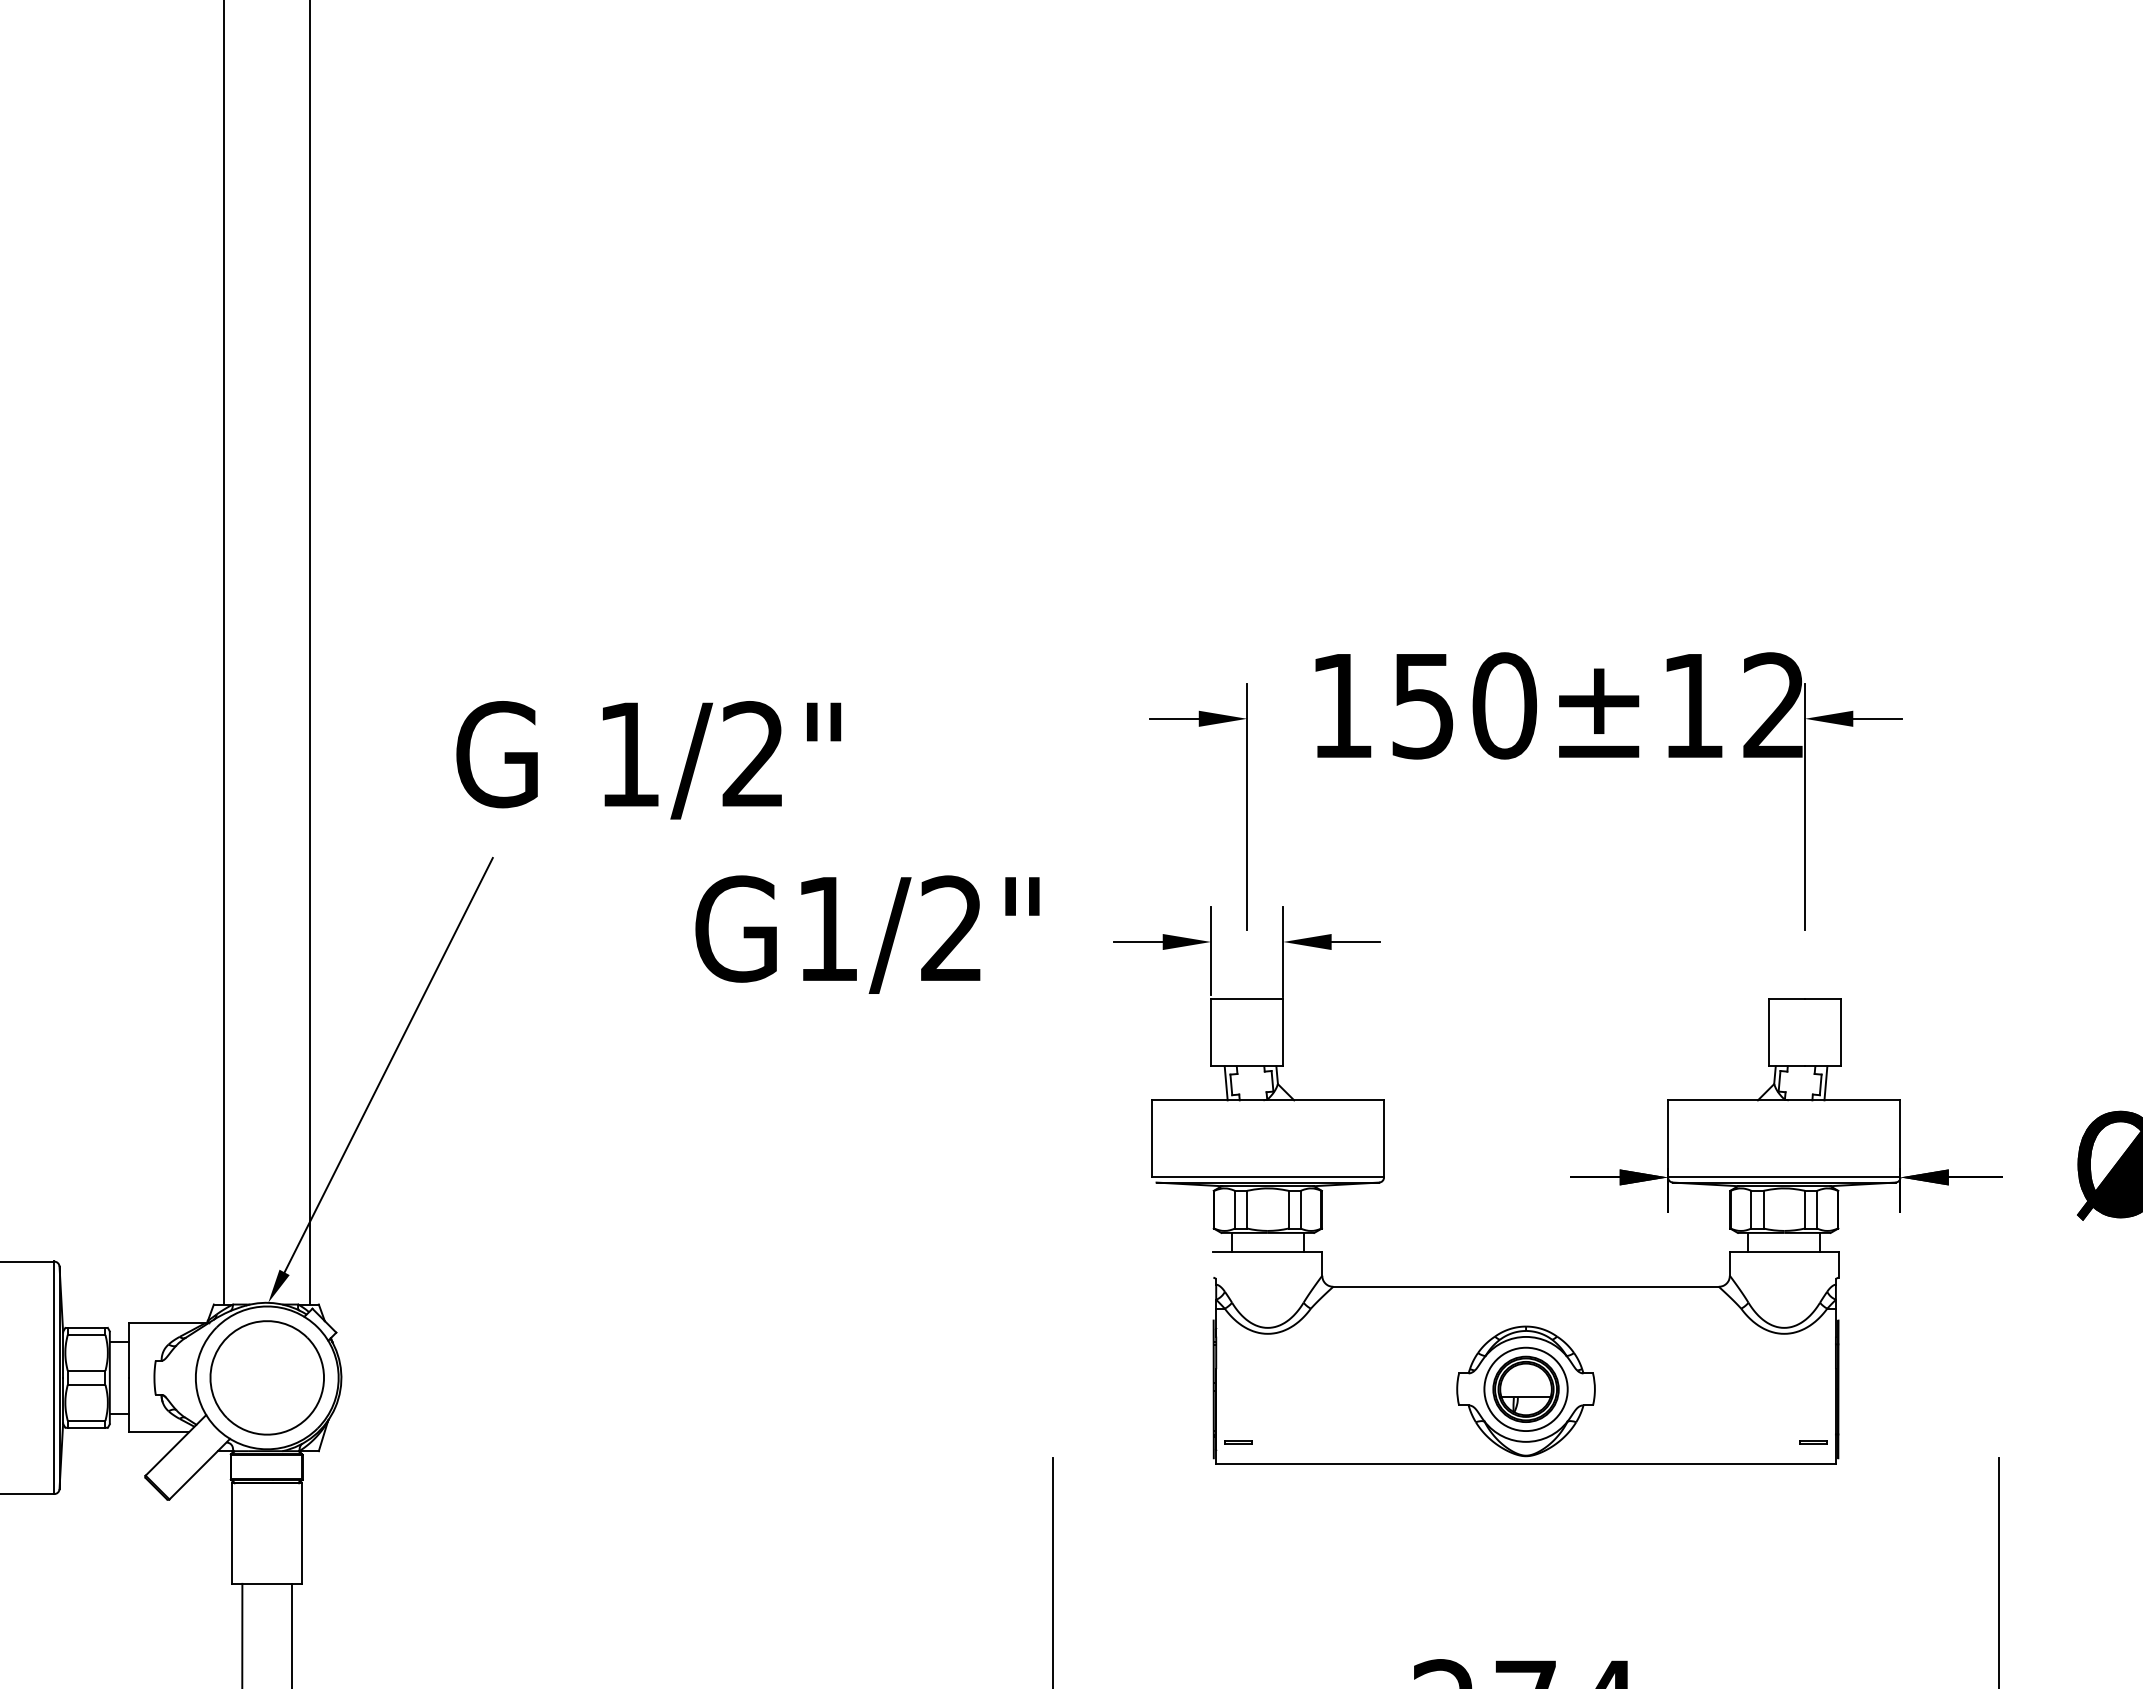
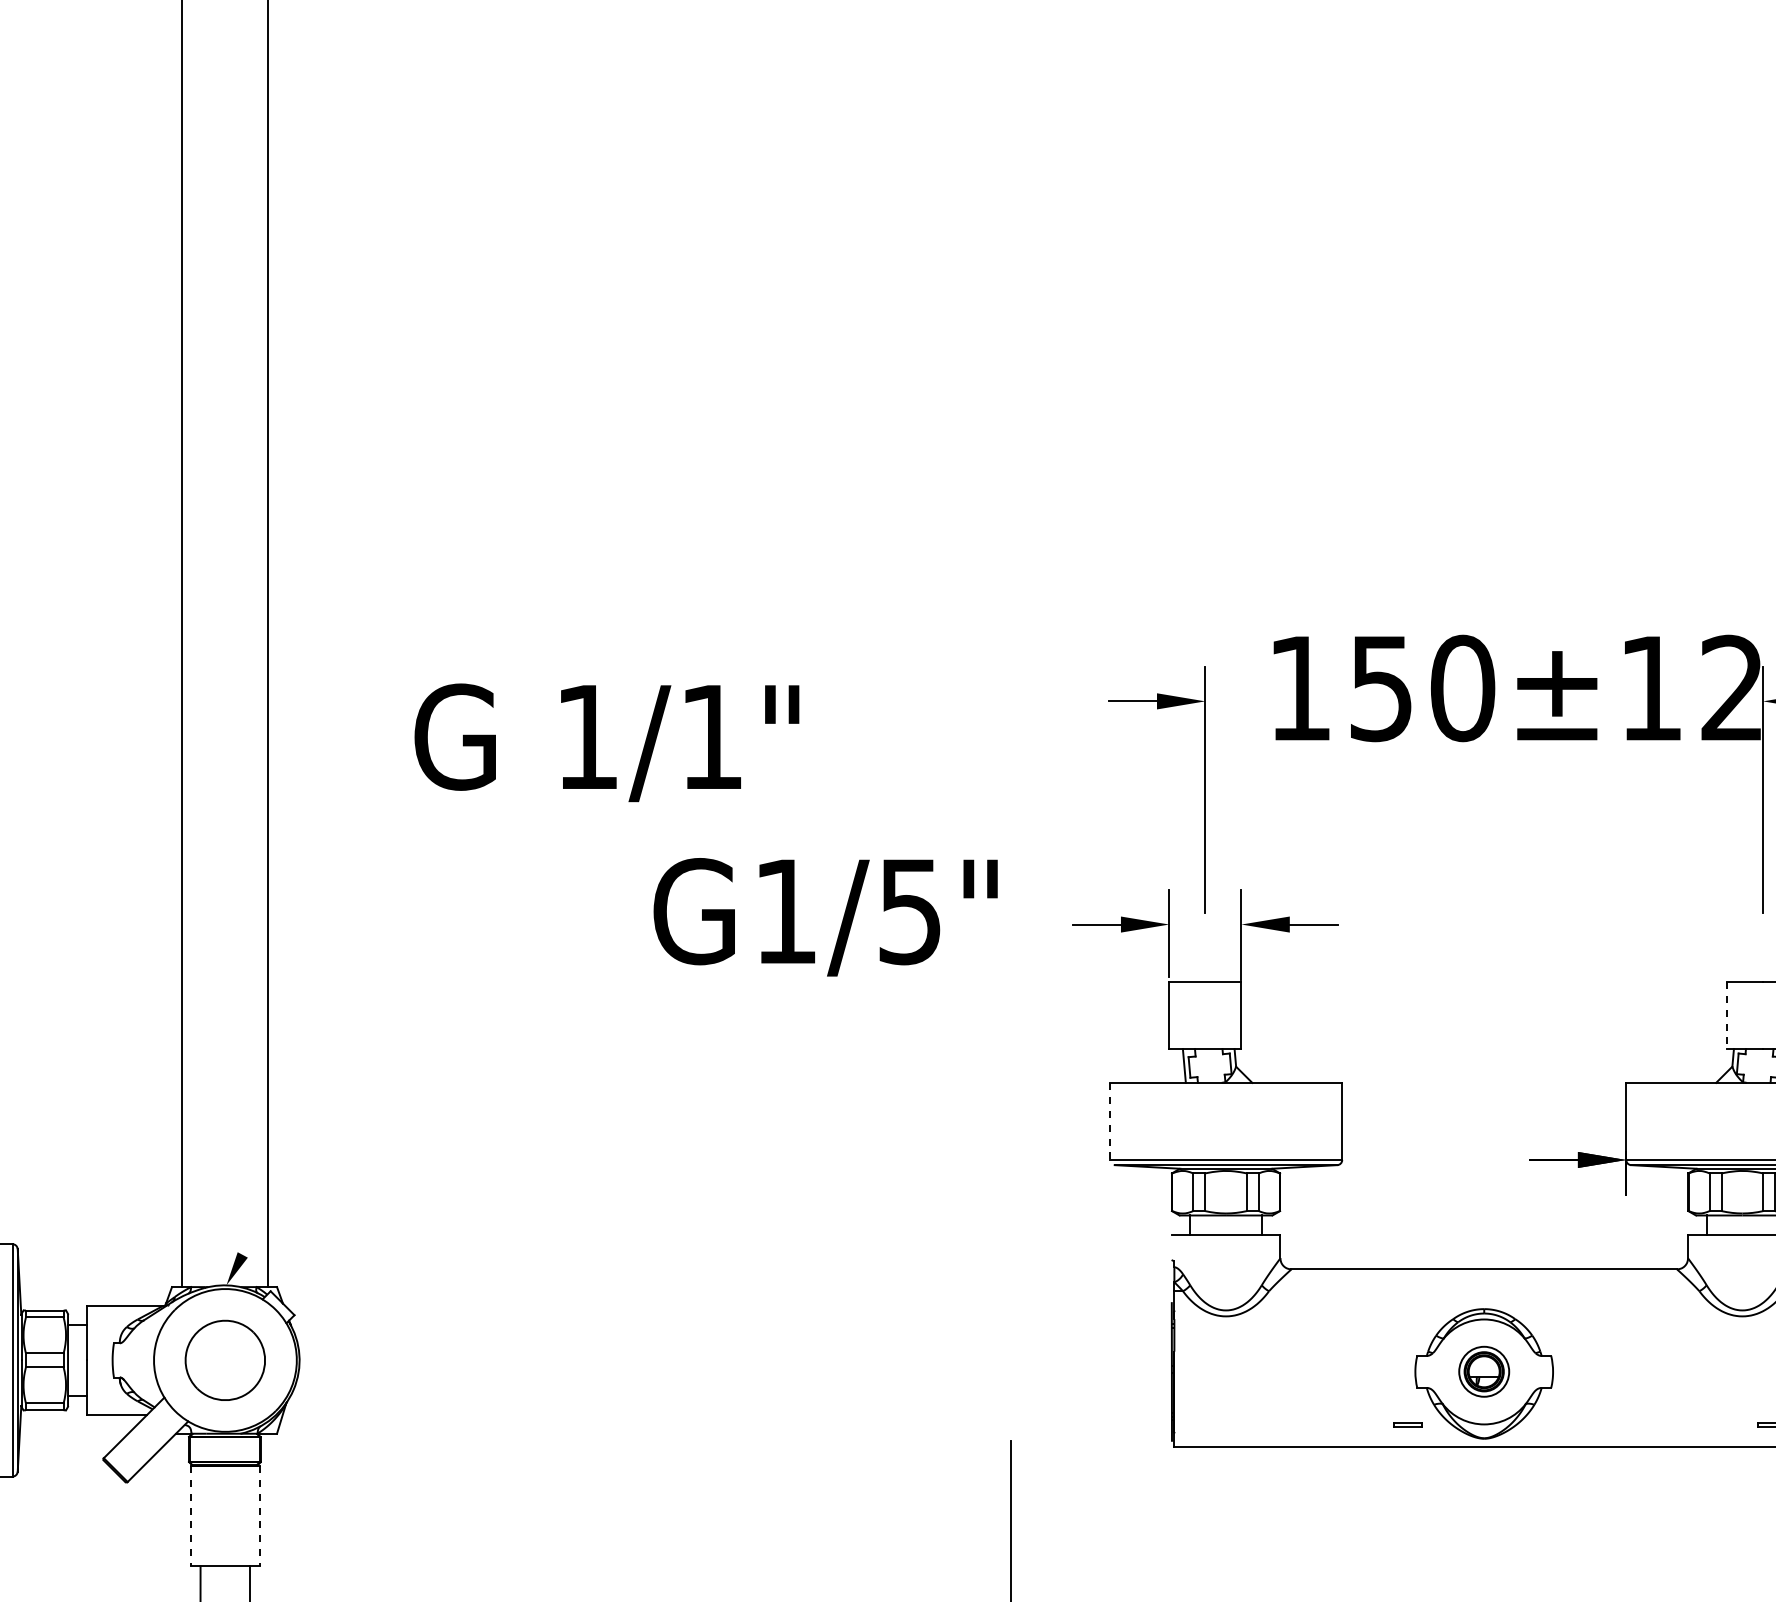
text: (752, 753) -> (710, 736), 1/2" -> 1/1"
text: (951, 928) -> (909, 911), G1/2" -> G1/5"
line: (1768, 1032) -> (1726, 1015), solid -> dashed
line: (388, 1065) -> (346, 1048), removed
line: (1151, 1138) -> (1109, 1121), solid -> dashed
part: (266, 1377) -> (224, 1360), size x0.7
part: (1525, 1388) -> (1483, 1371), size x0.6
line: (1238, 1441) -> (1407, 1424), moved
line: (232, 1534) -> (190, 1517), solid -> dashed
line: (301, 1534) -> (259, 1517), solid -> dashed

